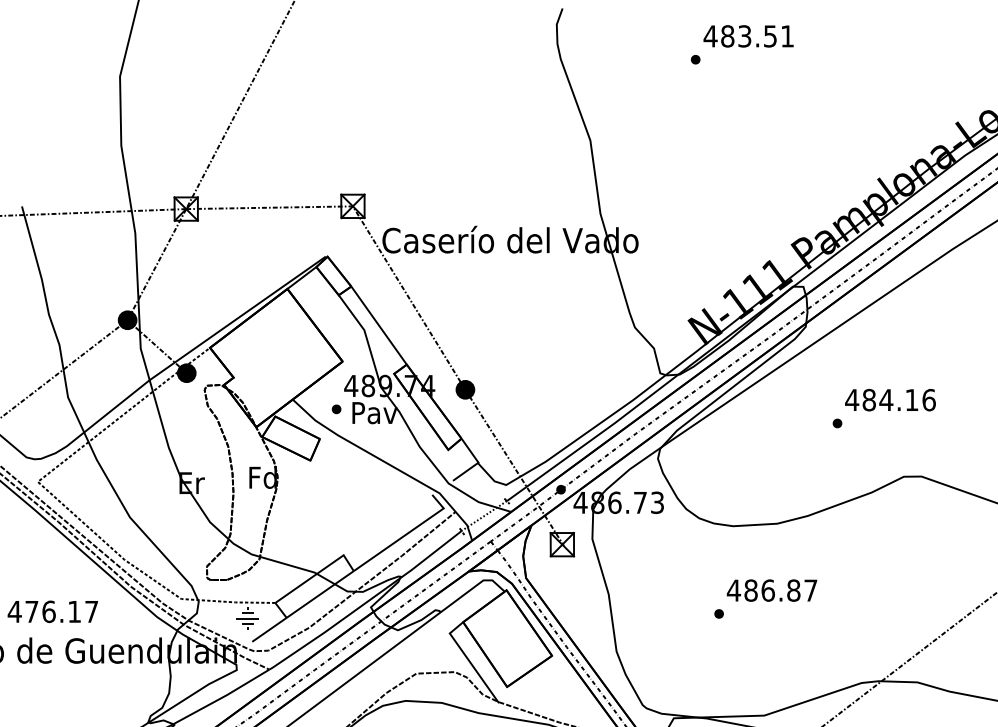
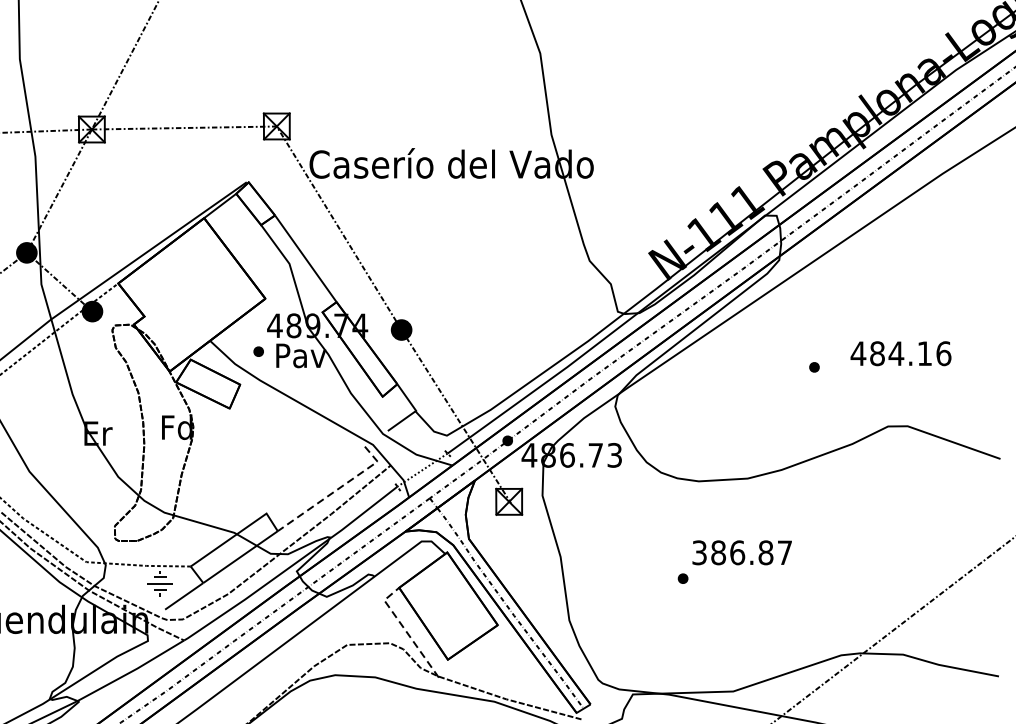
text: (890, 400) -> (901, 354), moved
line: (406, 534) -> (336, 490), solid -> dashed
text: (733, 590) -> (699, 552), 486.87 -> 386.87
line: (468, 660) -> (405, 630), solid -> dashed

